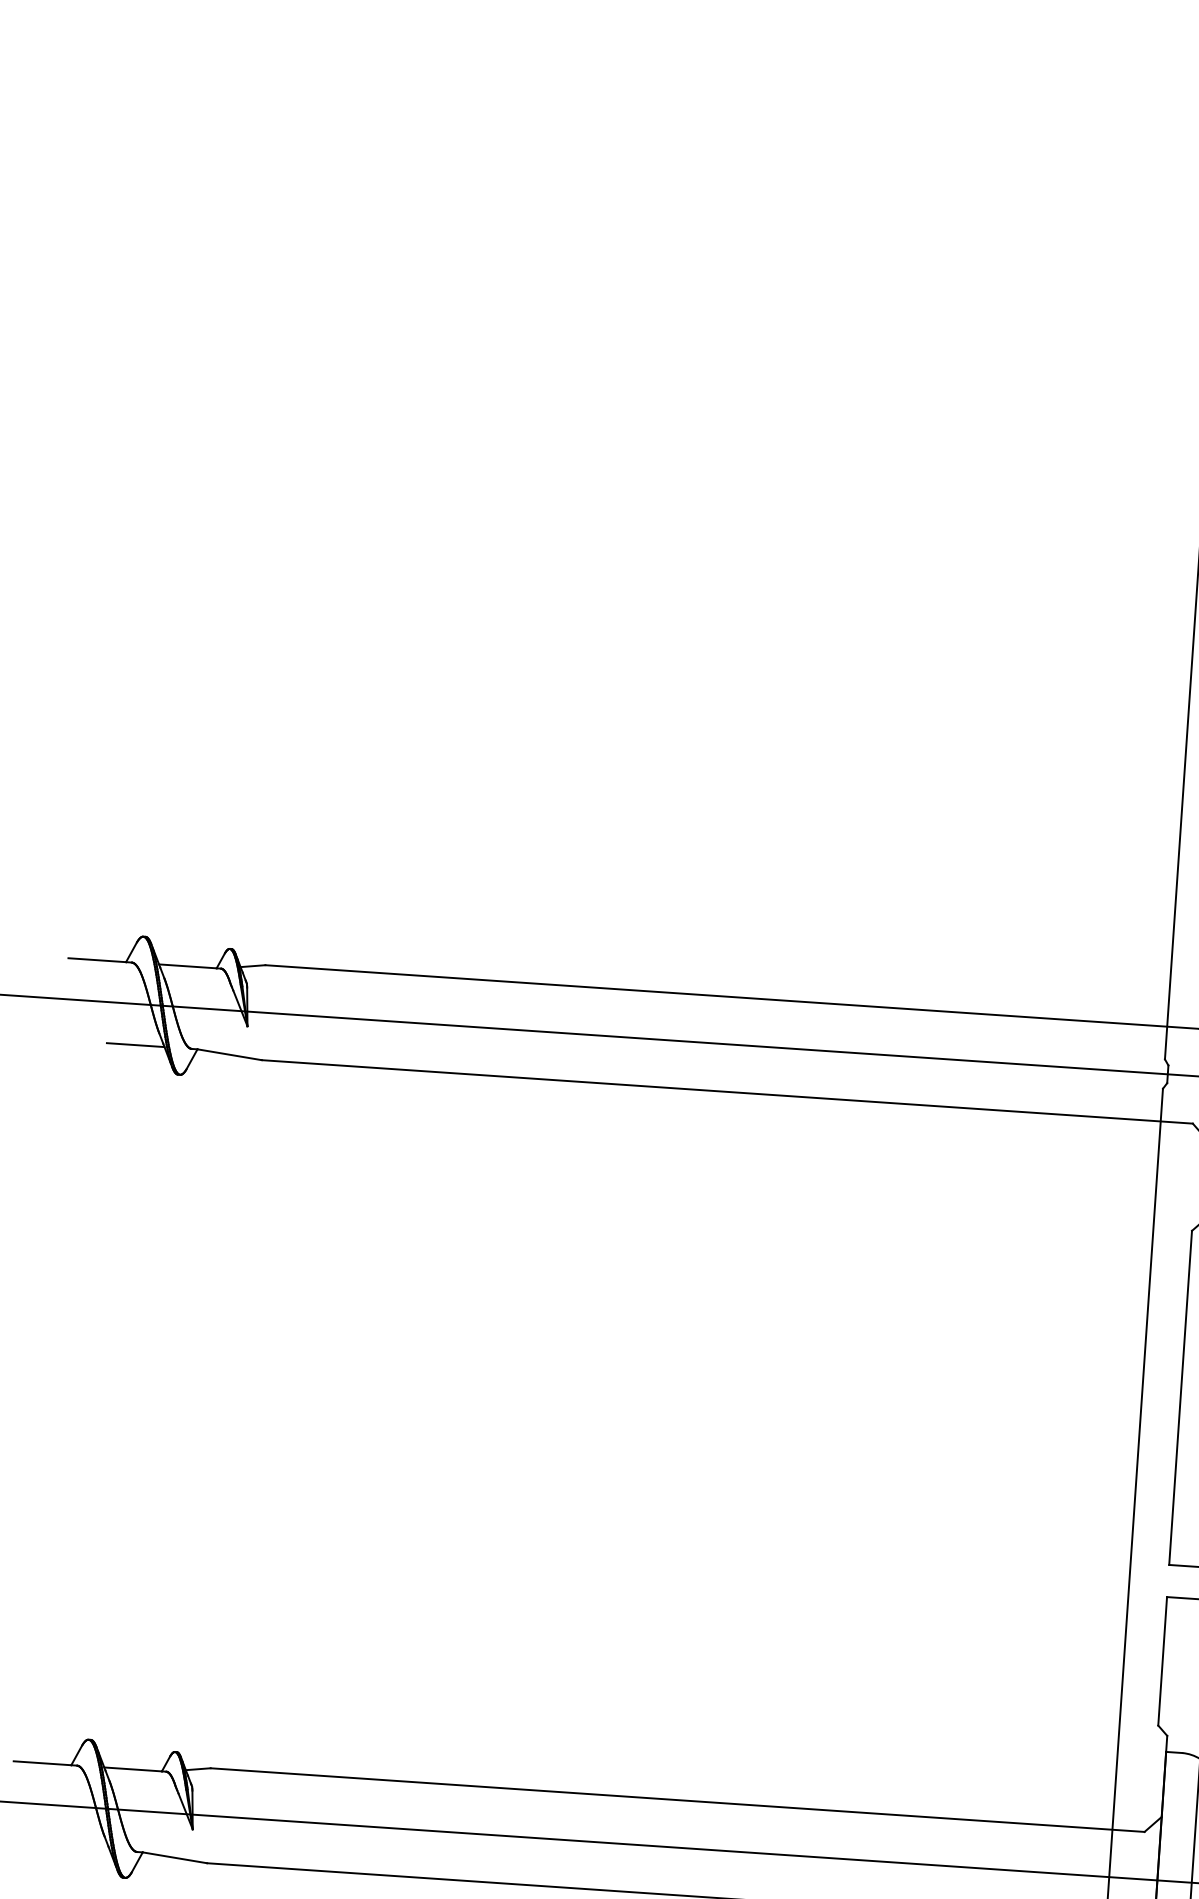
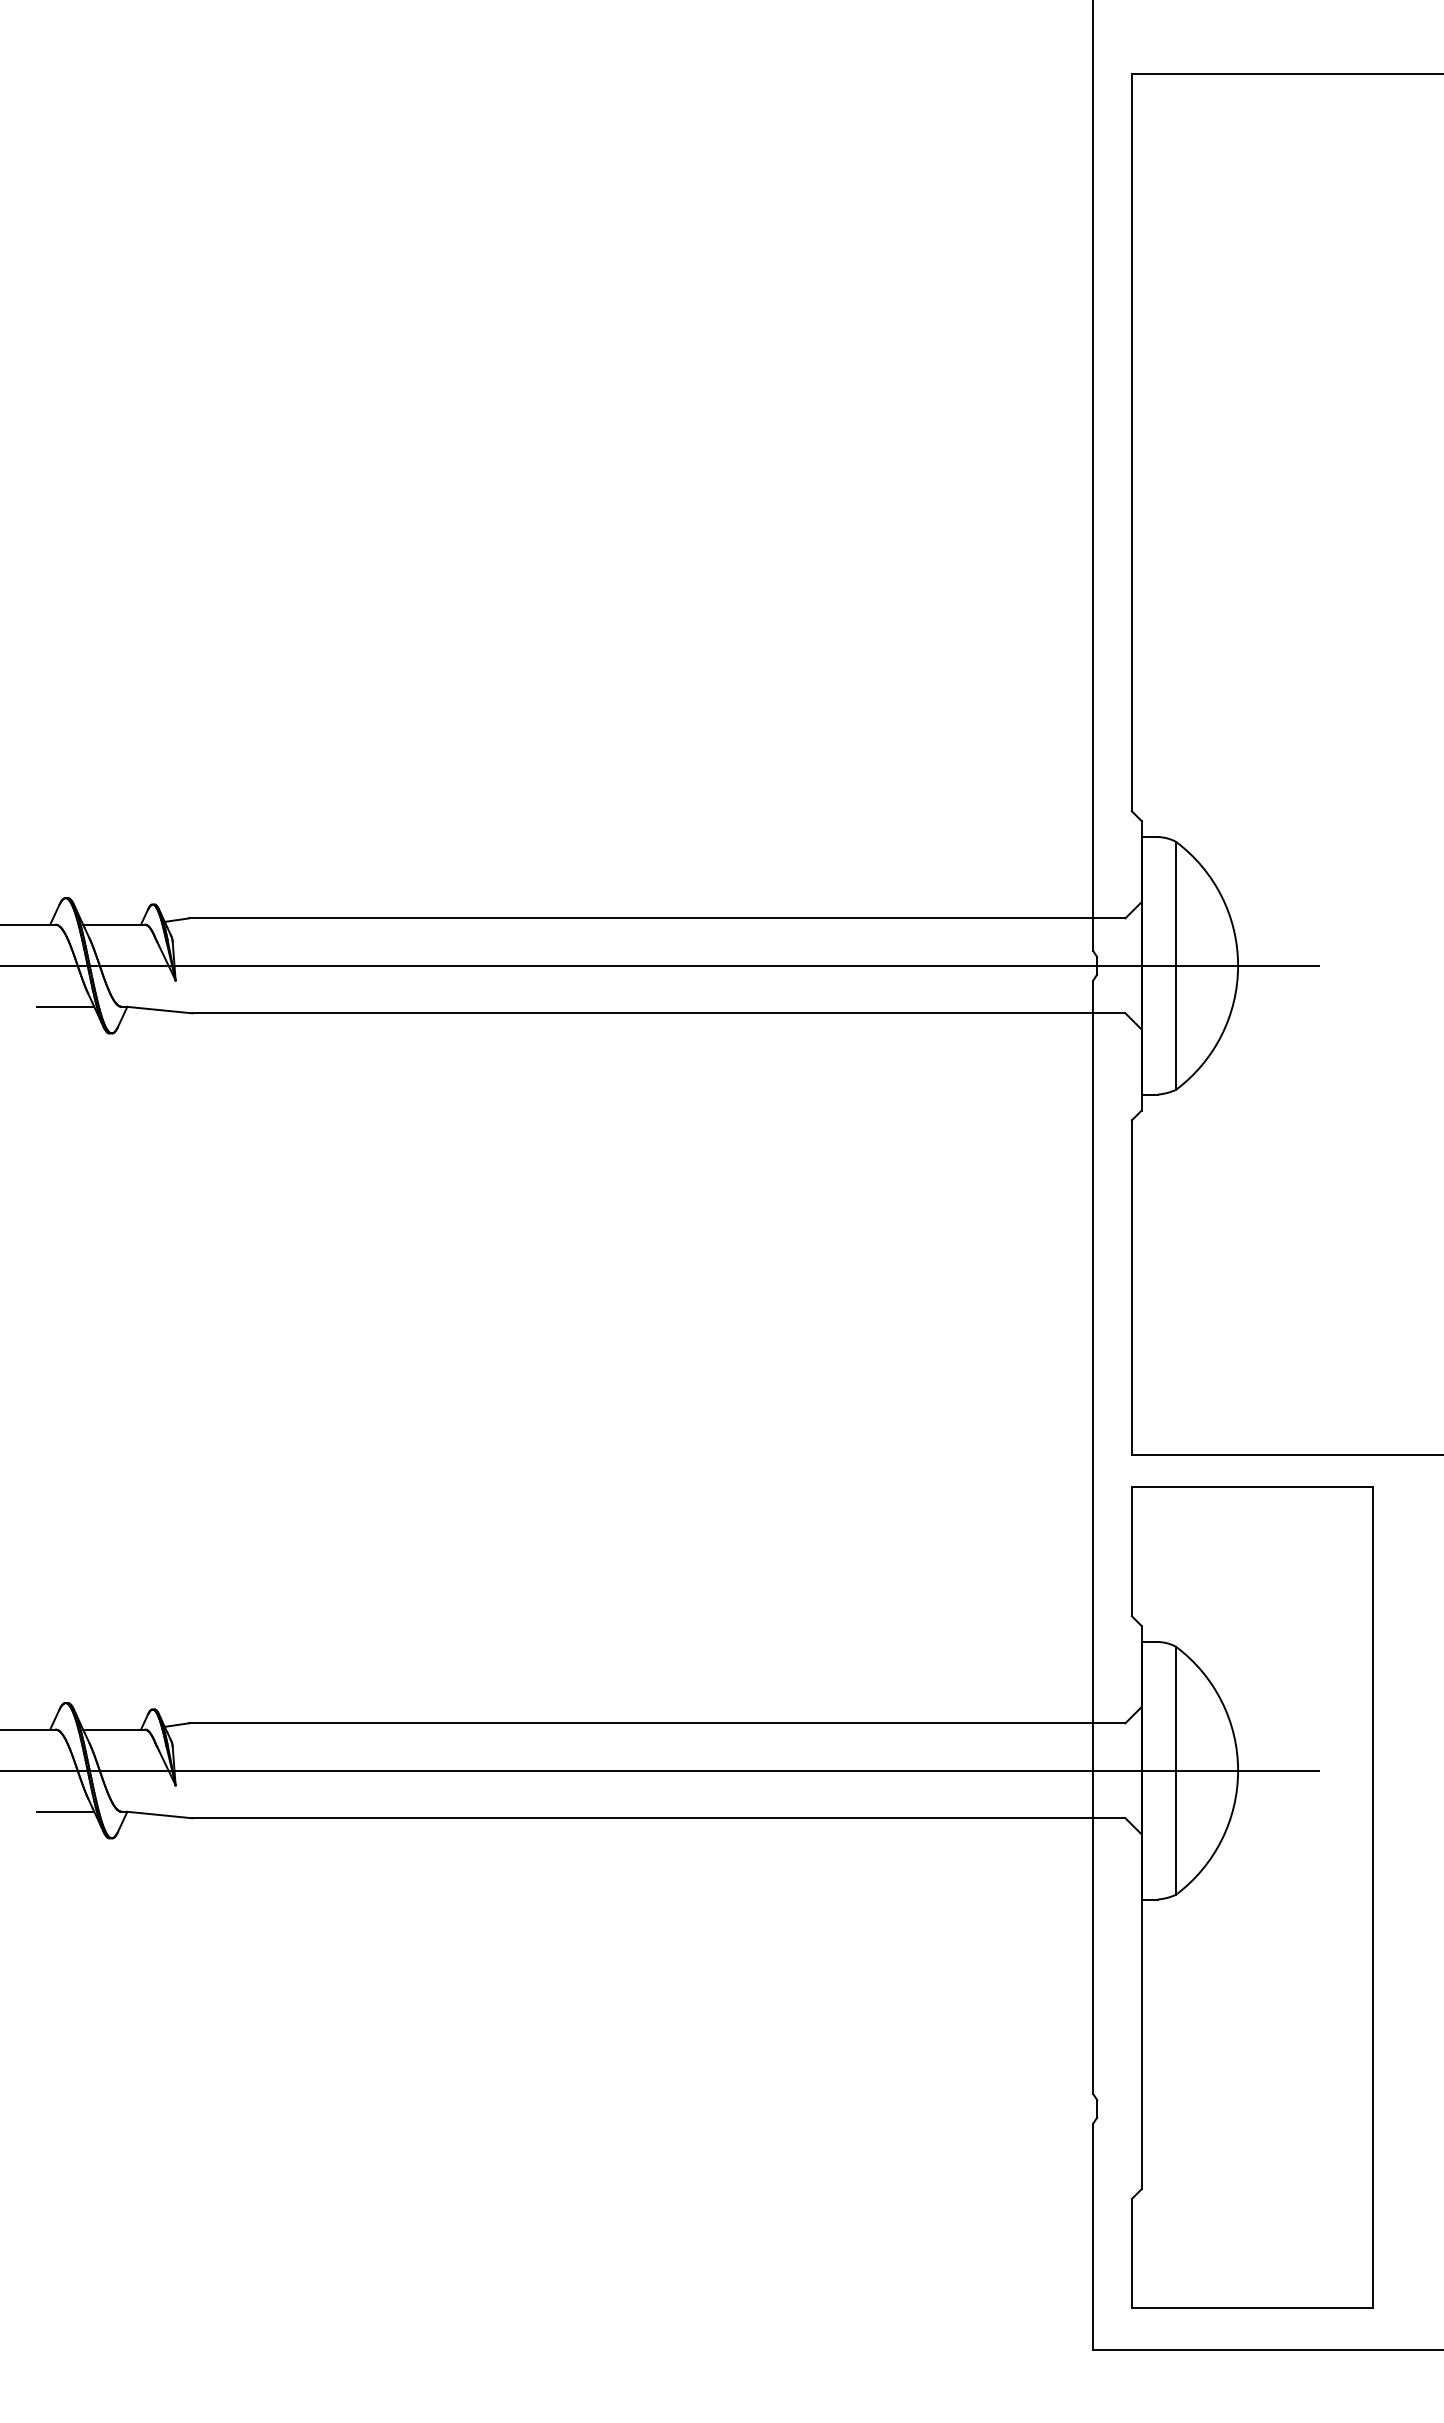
line: (81, 1847) -> (65, 1811), added

